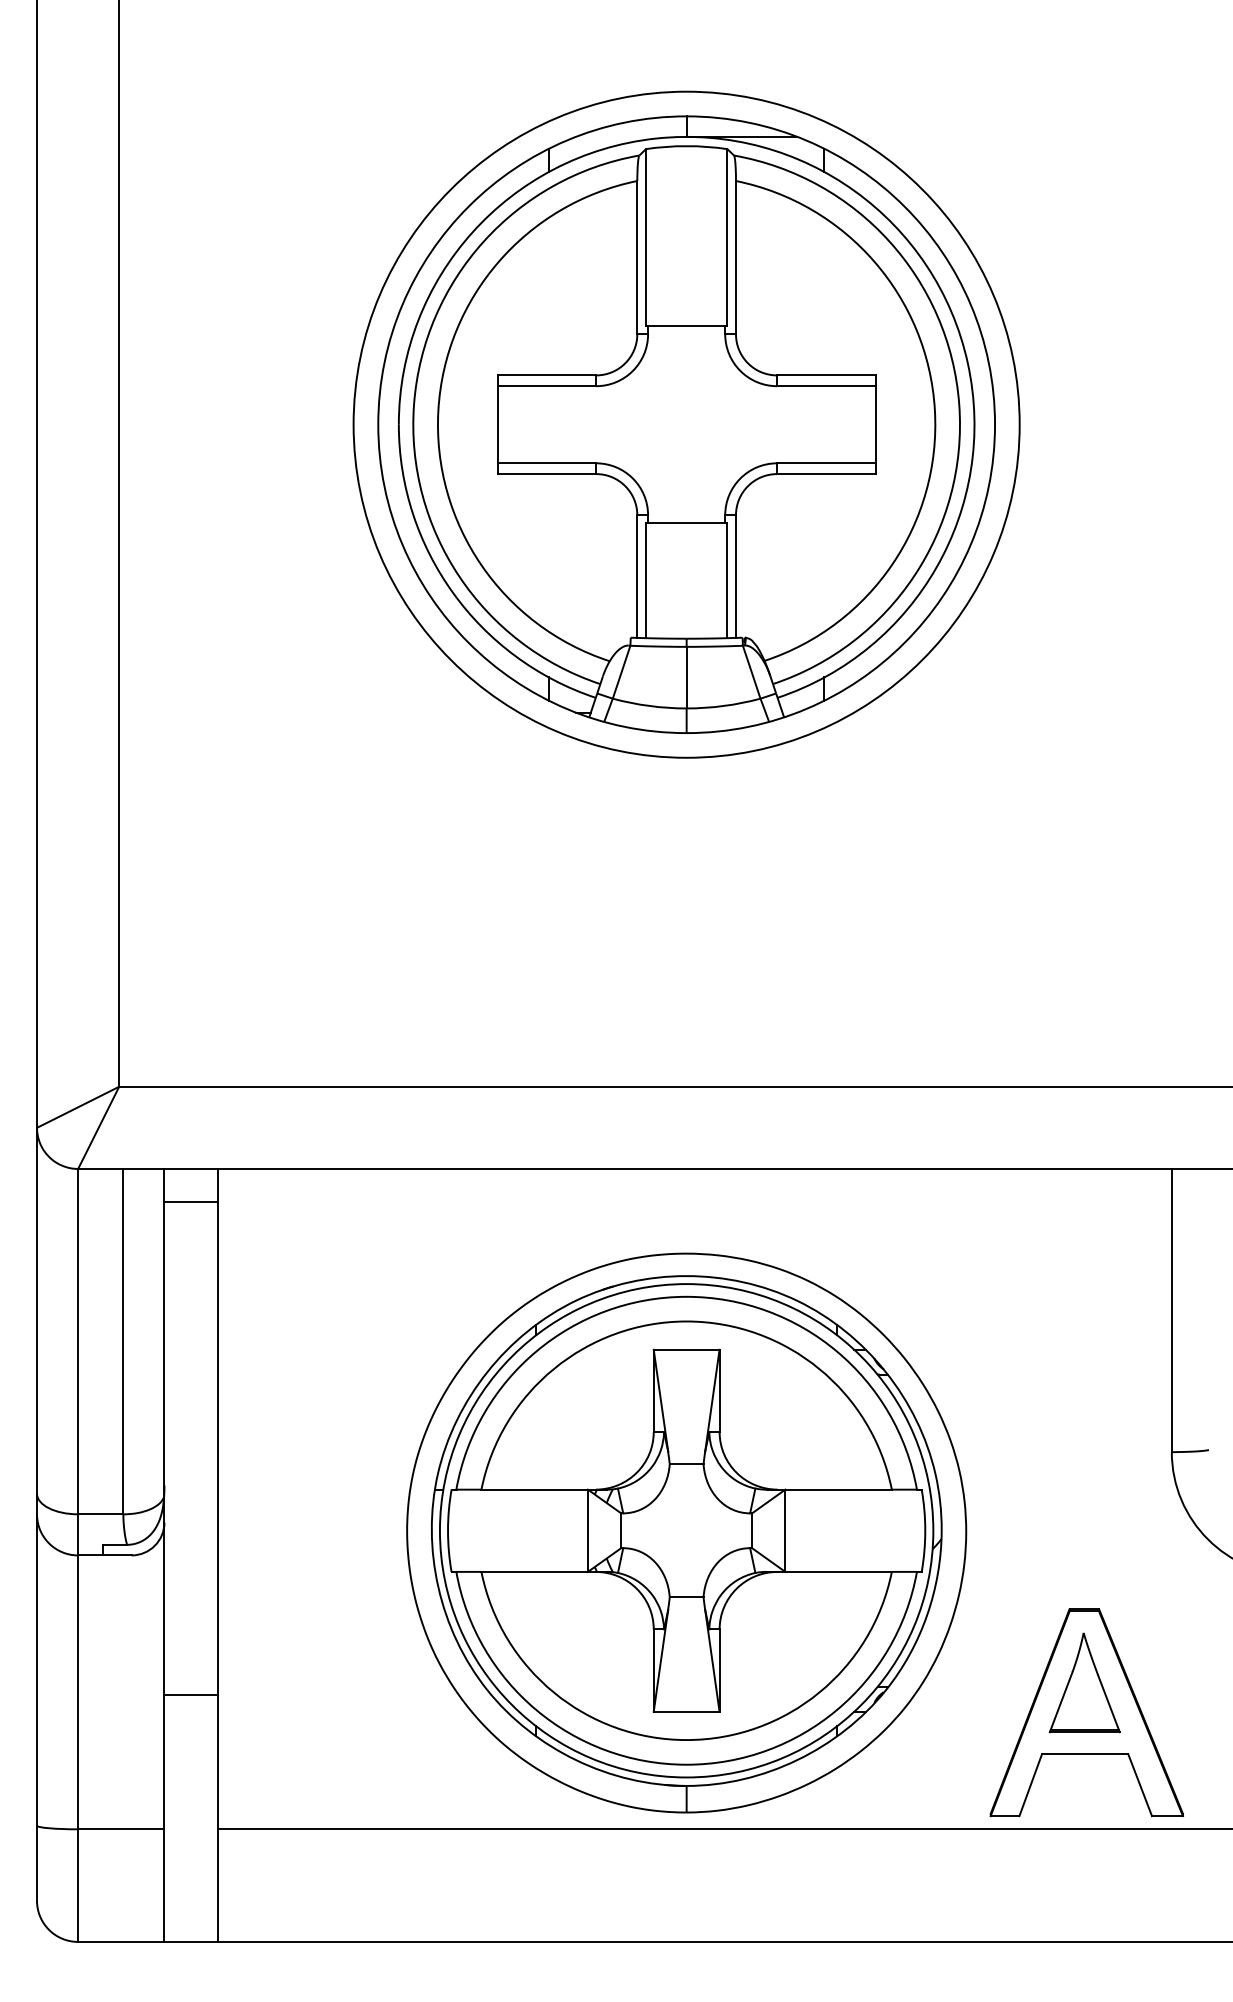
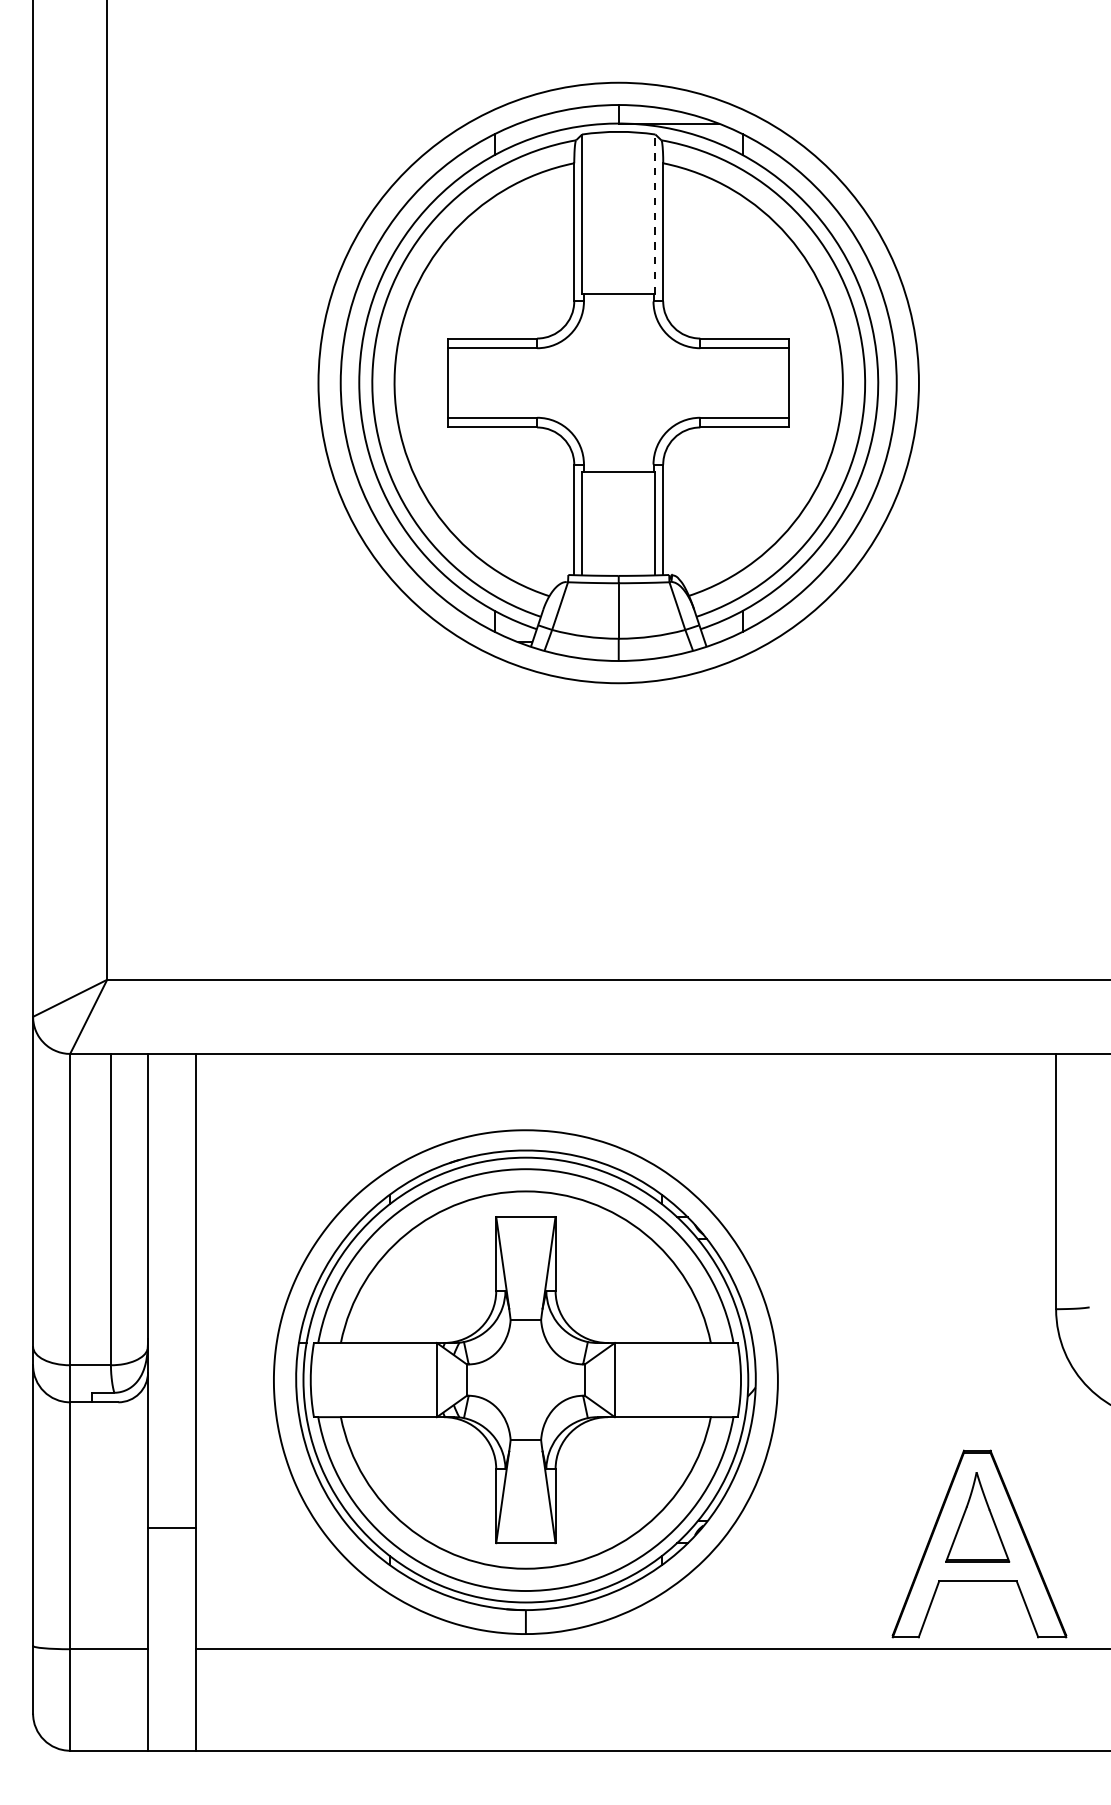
line: (727, 237) -> (655, 214), solid -> dashed
line: (190, 1201) -> (171, 1083), removed
part: (686, 1532) -> (525, 1381), moved

